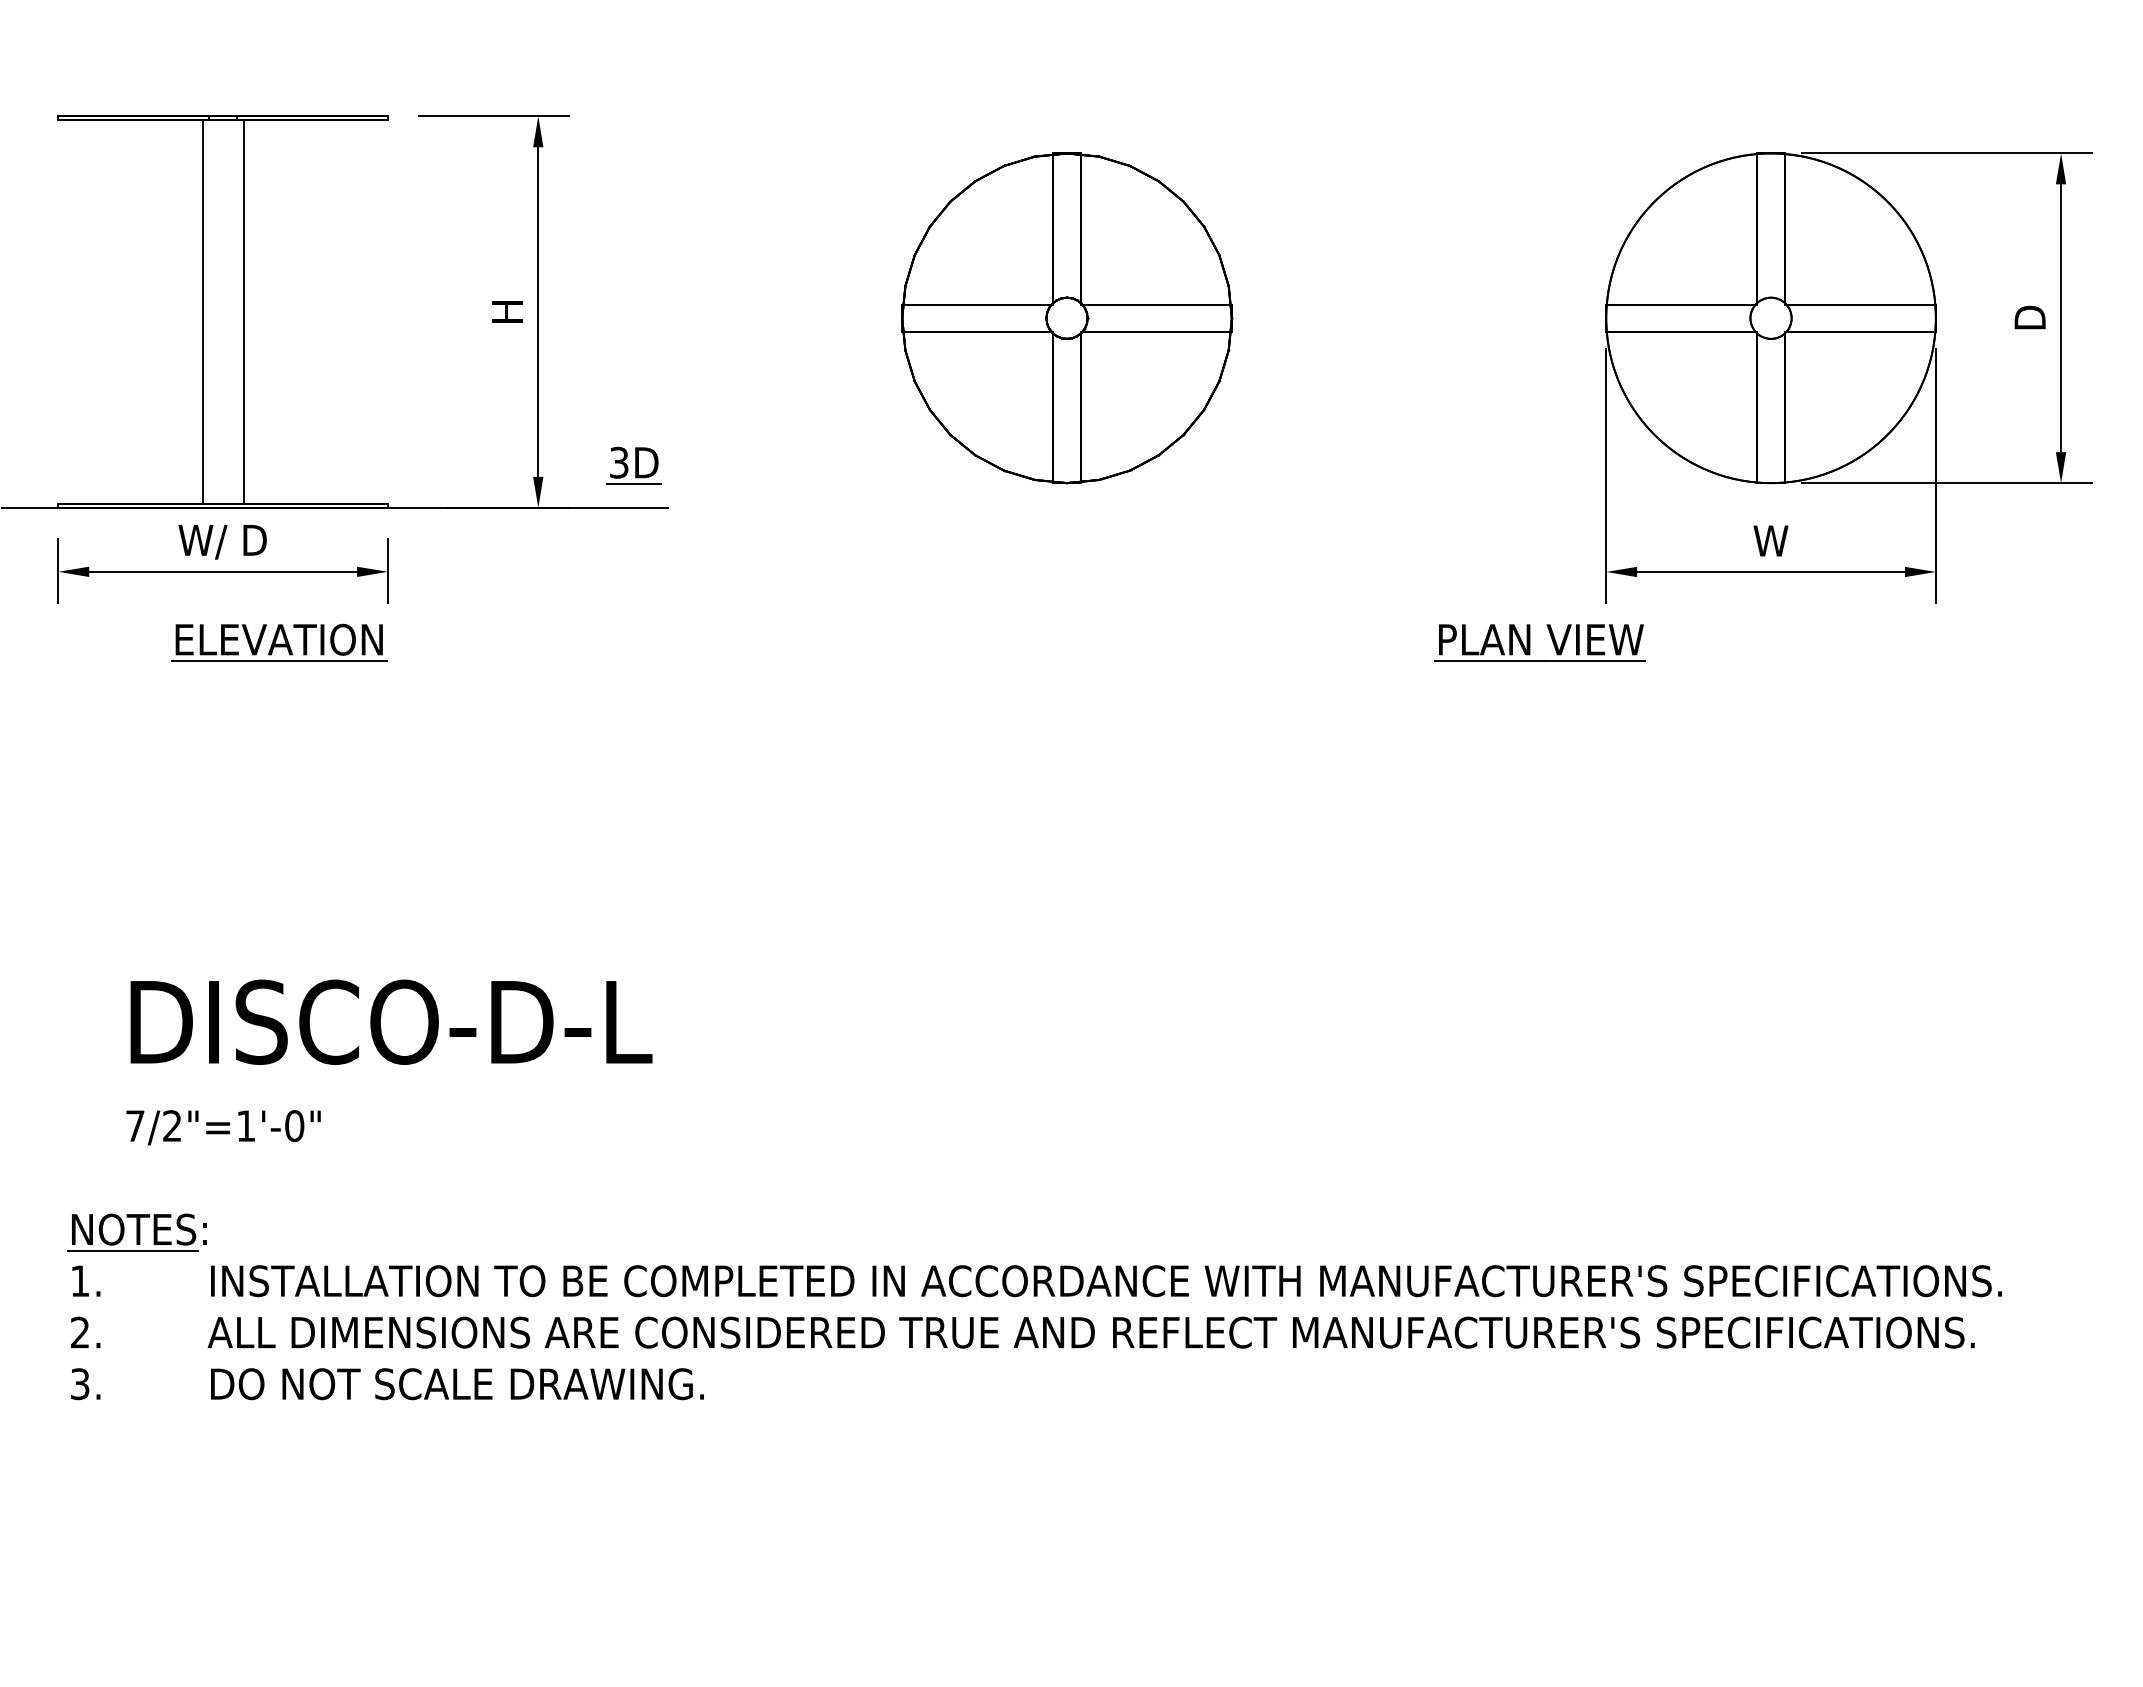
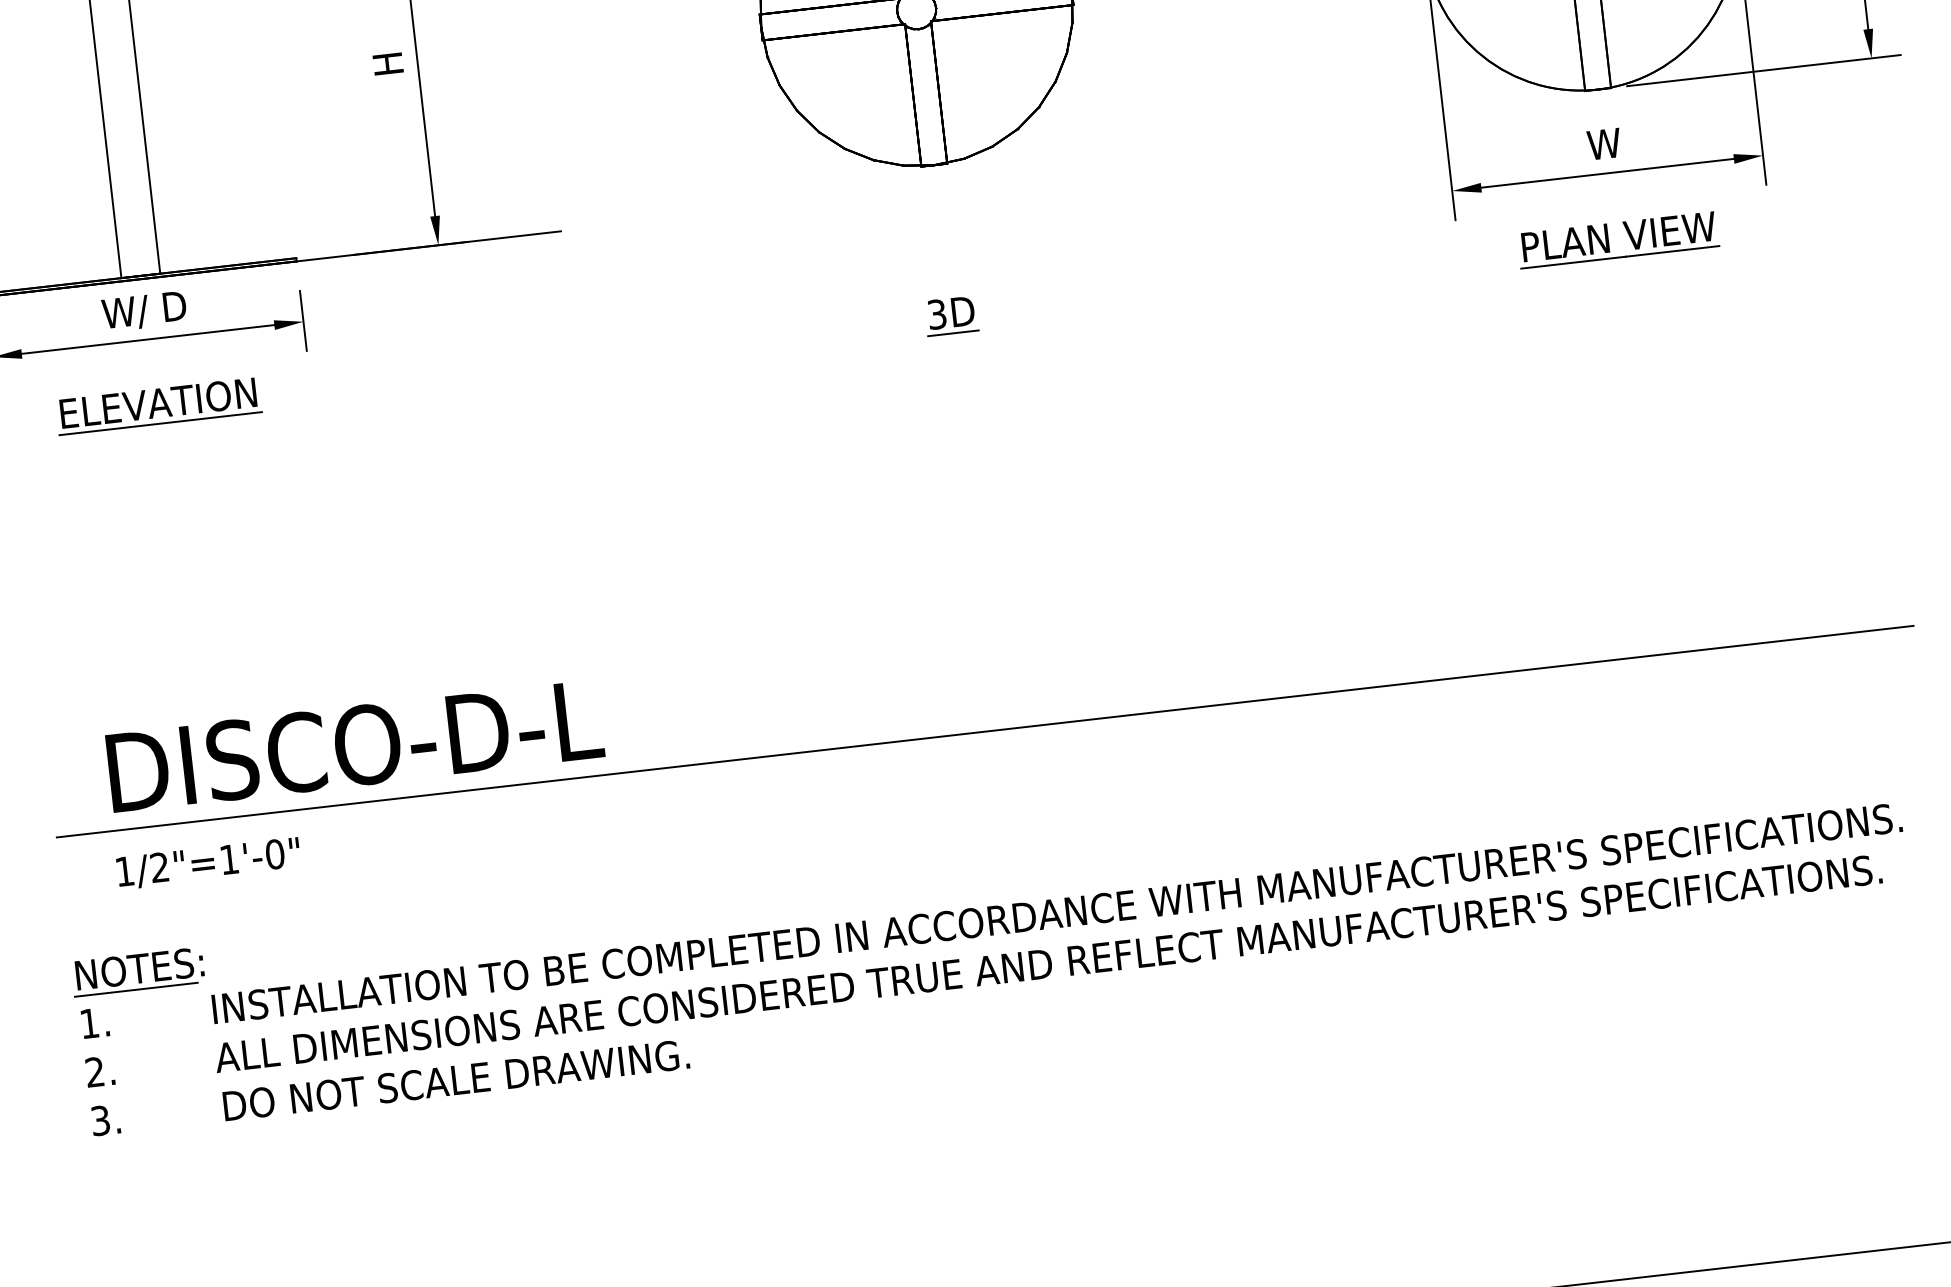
part: (633, 465) -> (950, 315), moved
part: (279, 642) -> (158, 405), moved
part: (1530, 642) -> (1609, 240), moved
line: (1052, 1082) -> (984, 731), added
text: (135, 1125) -> (124, 870), 7/2"=1'-0" -> 1/2"=1'-0"

